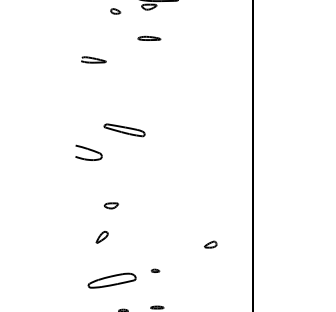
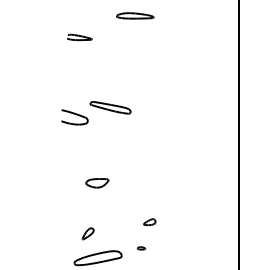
part: (149, 38) -> (135, 15), size x1.67
part: (88, 152) -> (74, 116), moved
part: (111, 205) -> (97, 182), size x1.67
part: (101, 237) -> (87, 233), moved
part: (210, 244) -> (149, 221), moved

